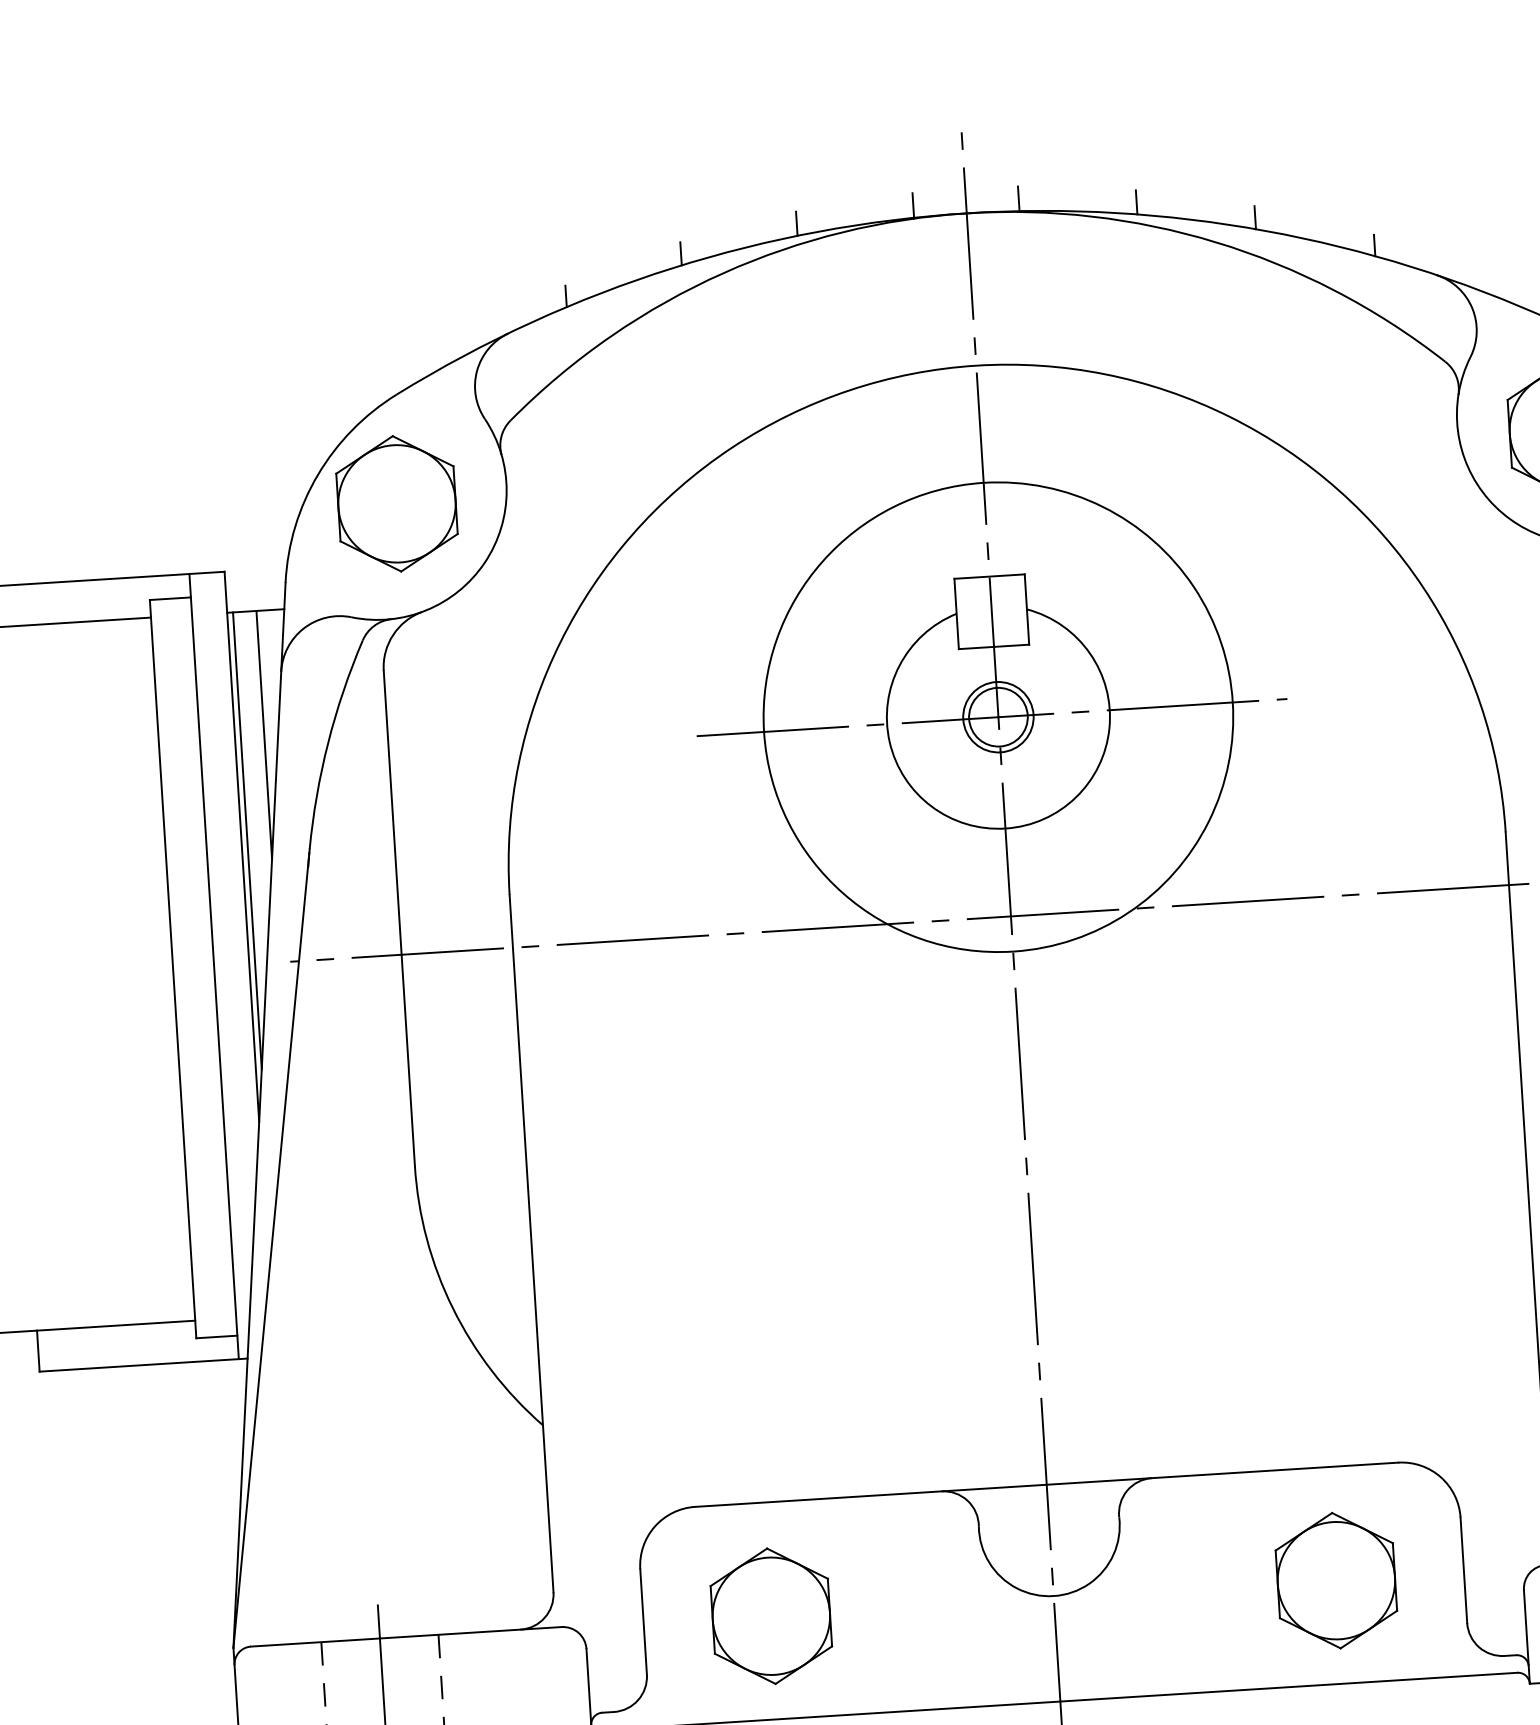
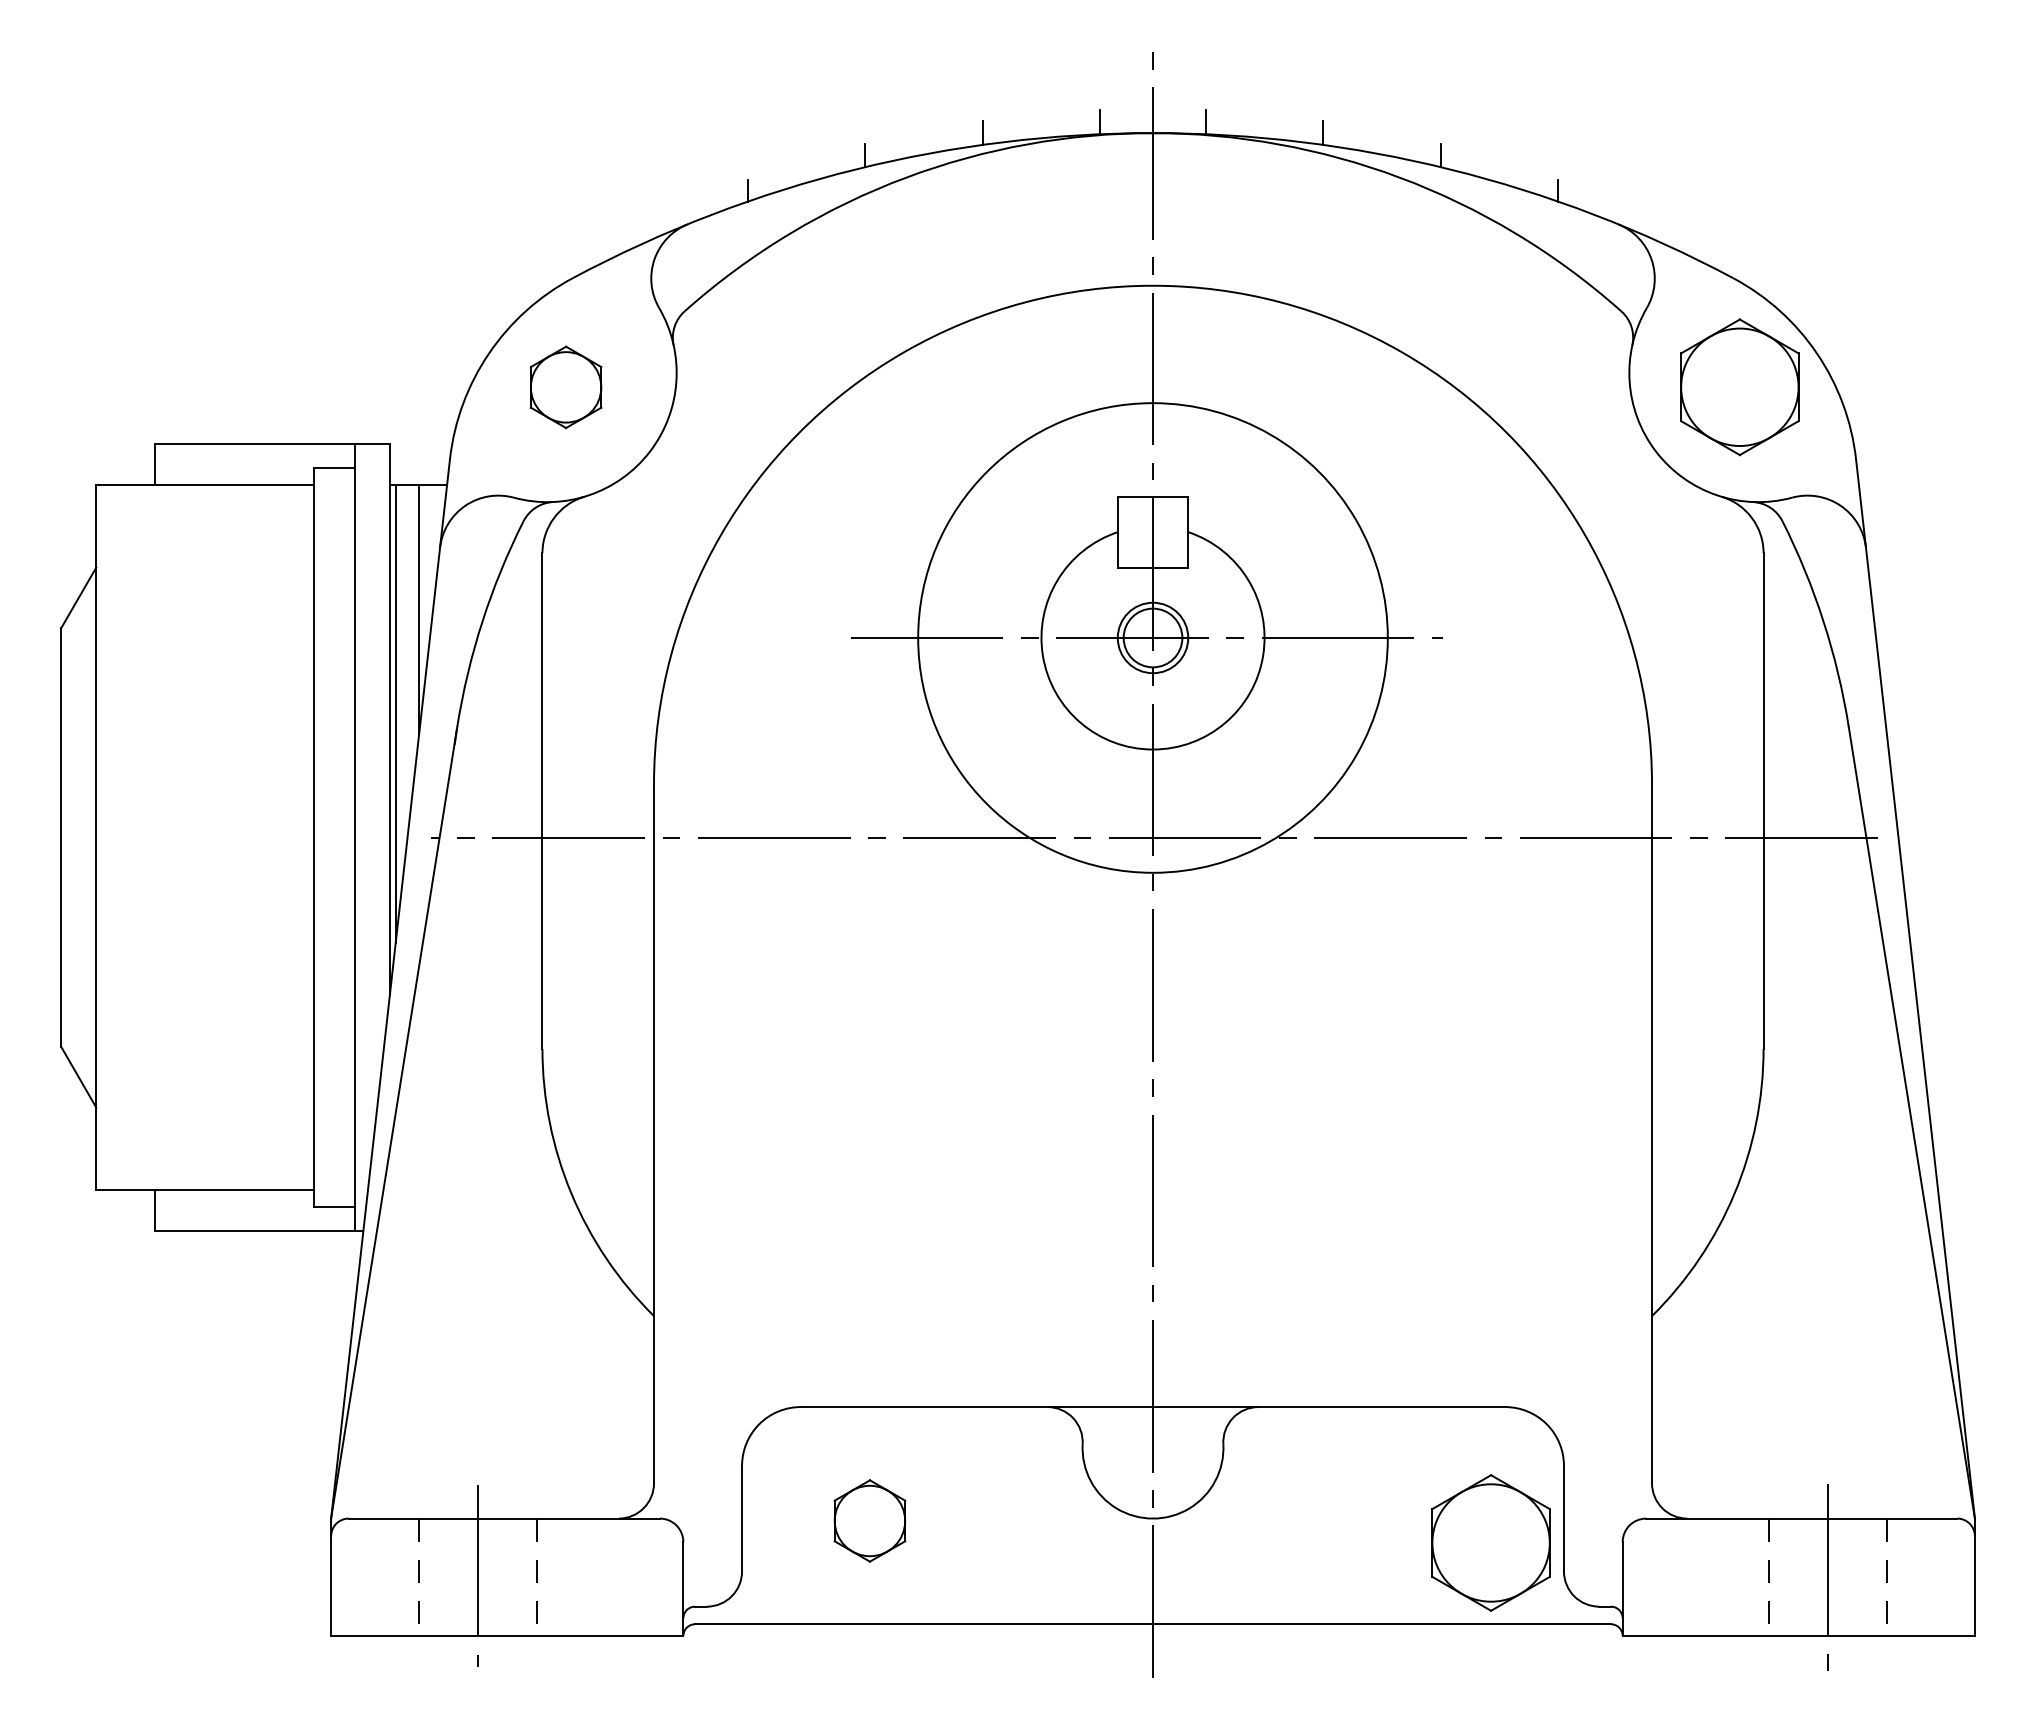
part: (396, 504) -> (565, 387), size x0.6
part: (1335, 1580) -> (1490, 1542), moved
part: (770, 1615) -> (869, 1520), size x0.6

